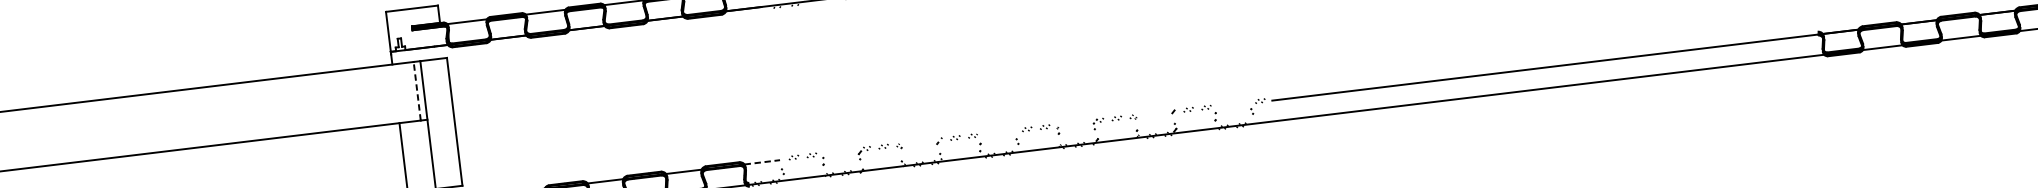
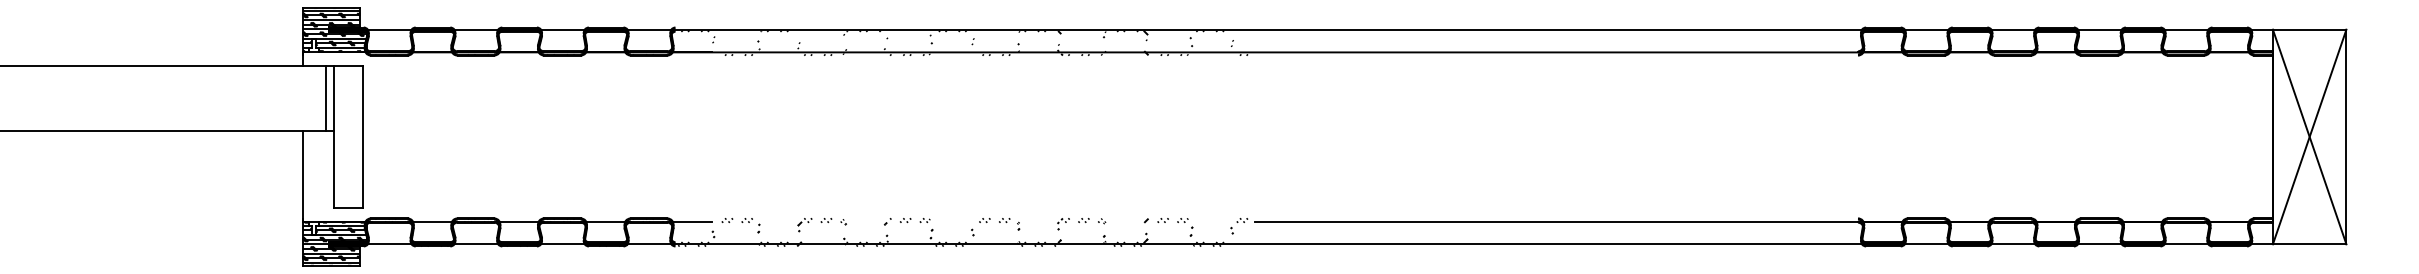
hatch: (417, 28) -> (334, 30), added
line: (417, 90) -> (326, 98), dashed -> solid
line: (762, 162) -> (692, 221), dashed -> solid

